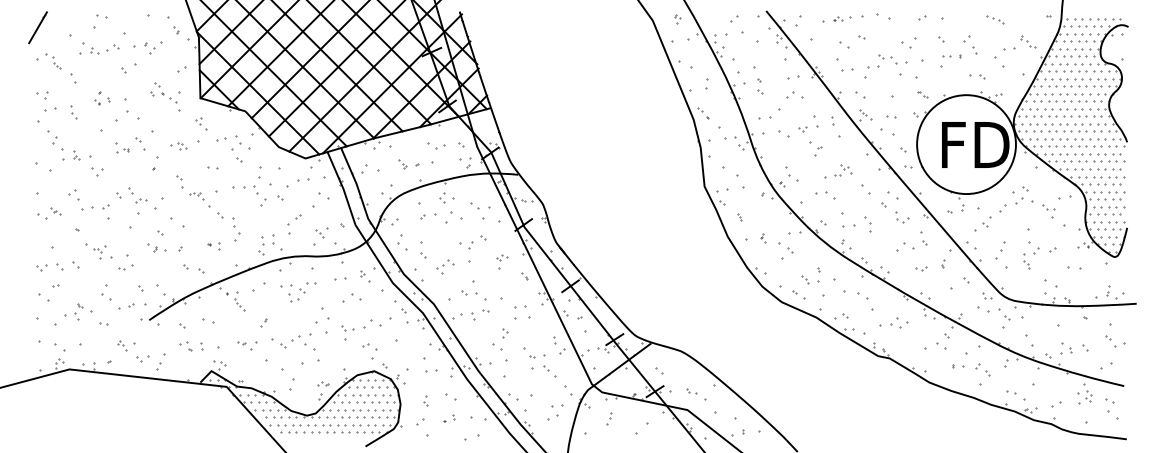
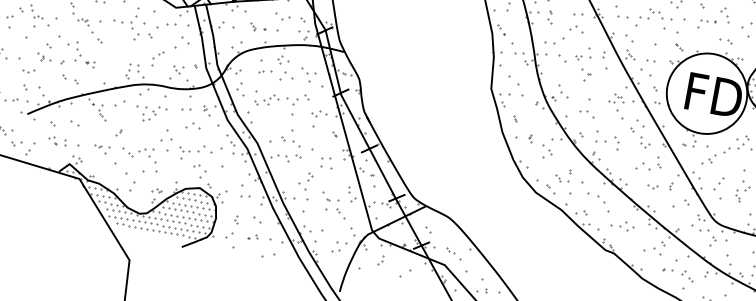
part: (843, 170) -> (616, 98), moved
part: (236, 229) -> (77, 51), moved
part: (502, 261) -> (318, 119), size x1.6
part: (445, 266) -> (271, 99), moved
part: (125, 267) -> (28, 70), moved

